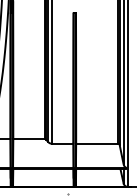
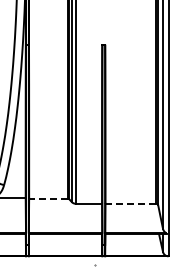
line: (29, 139) -> (48, 198), solid -> dashed
line: (96, 143) -> (130, 203), solid -> dashed

